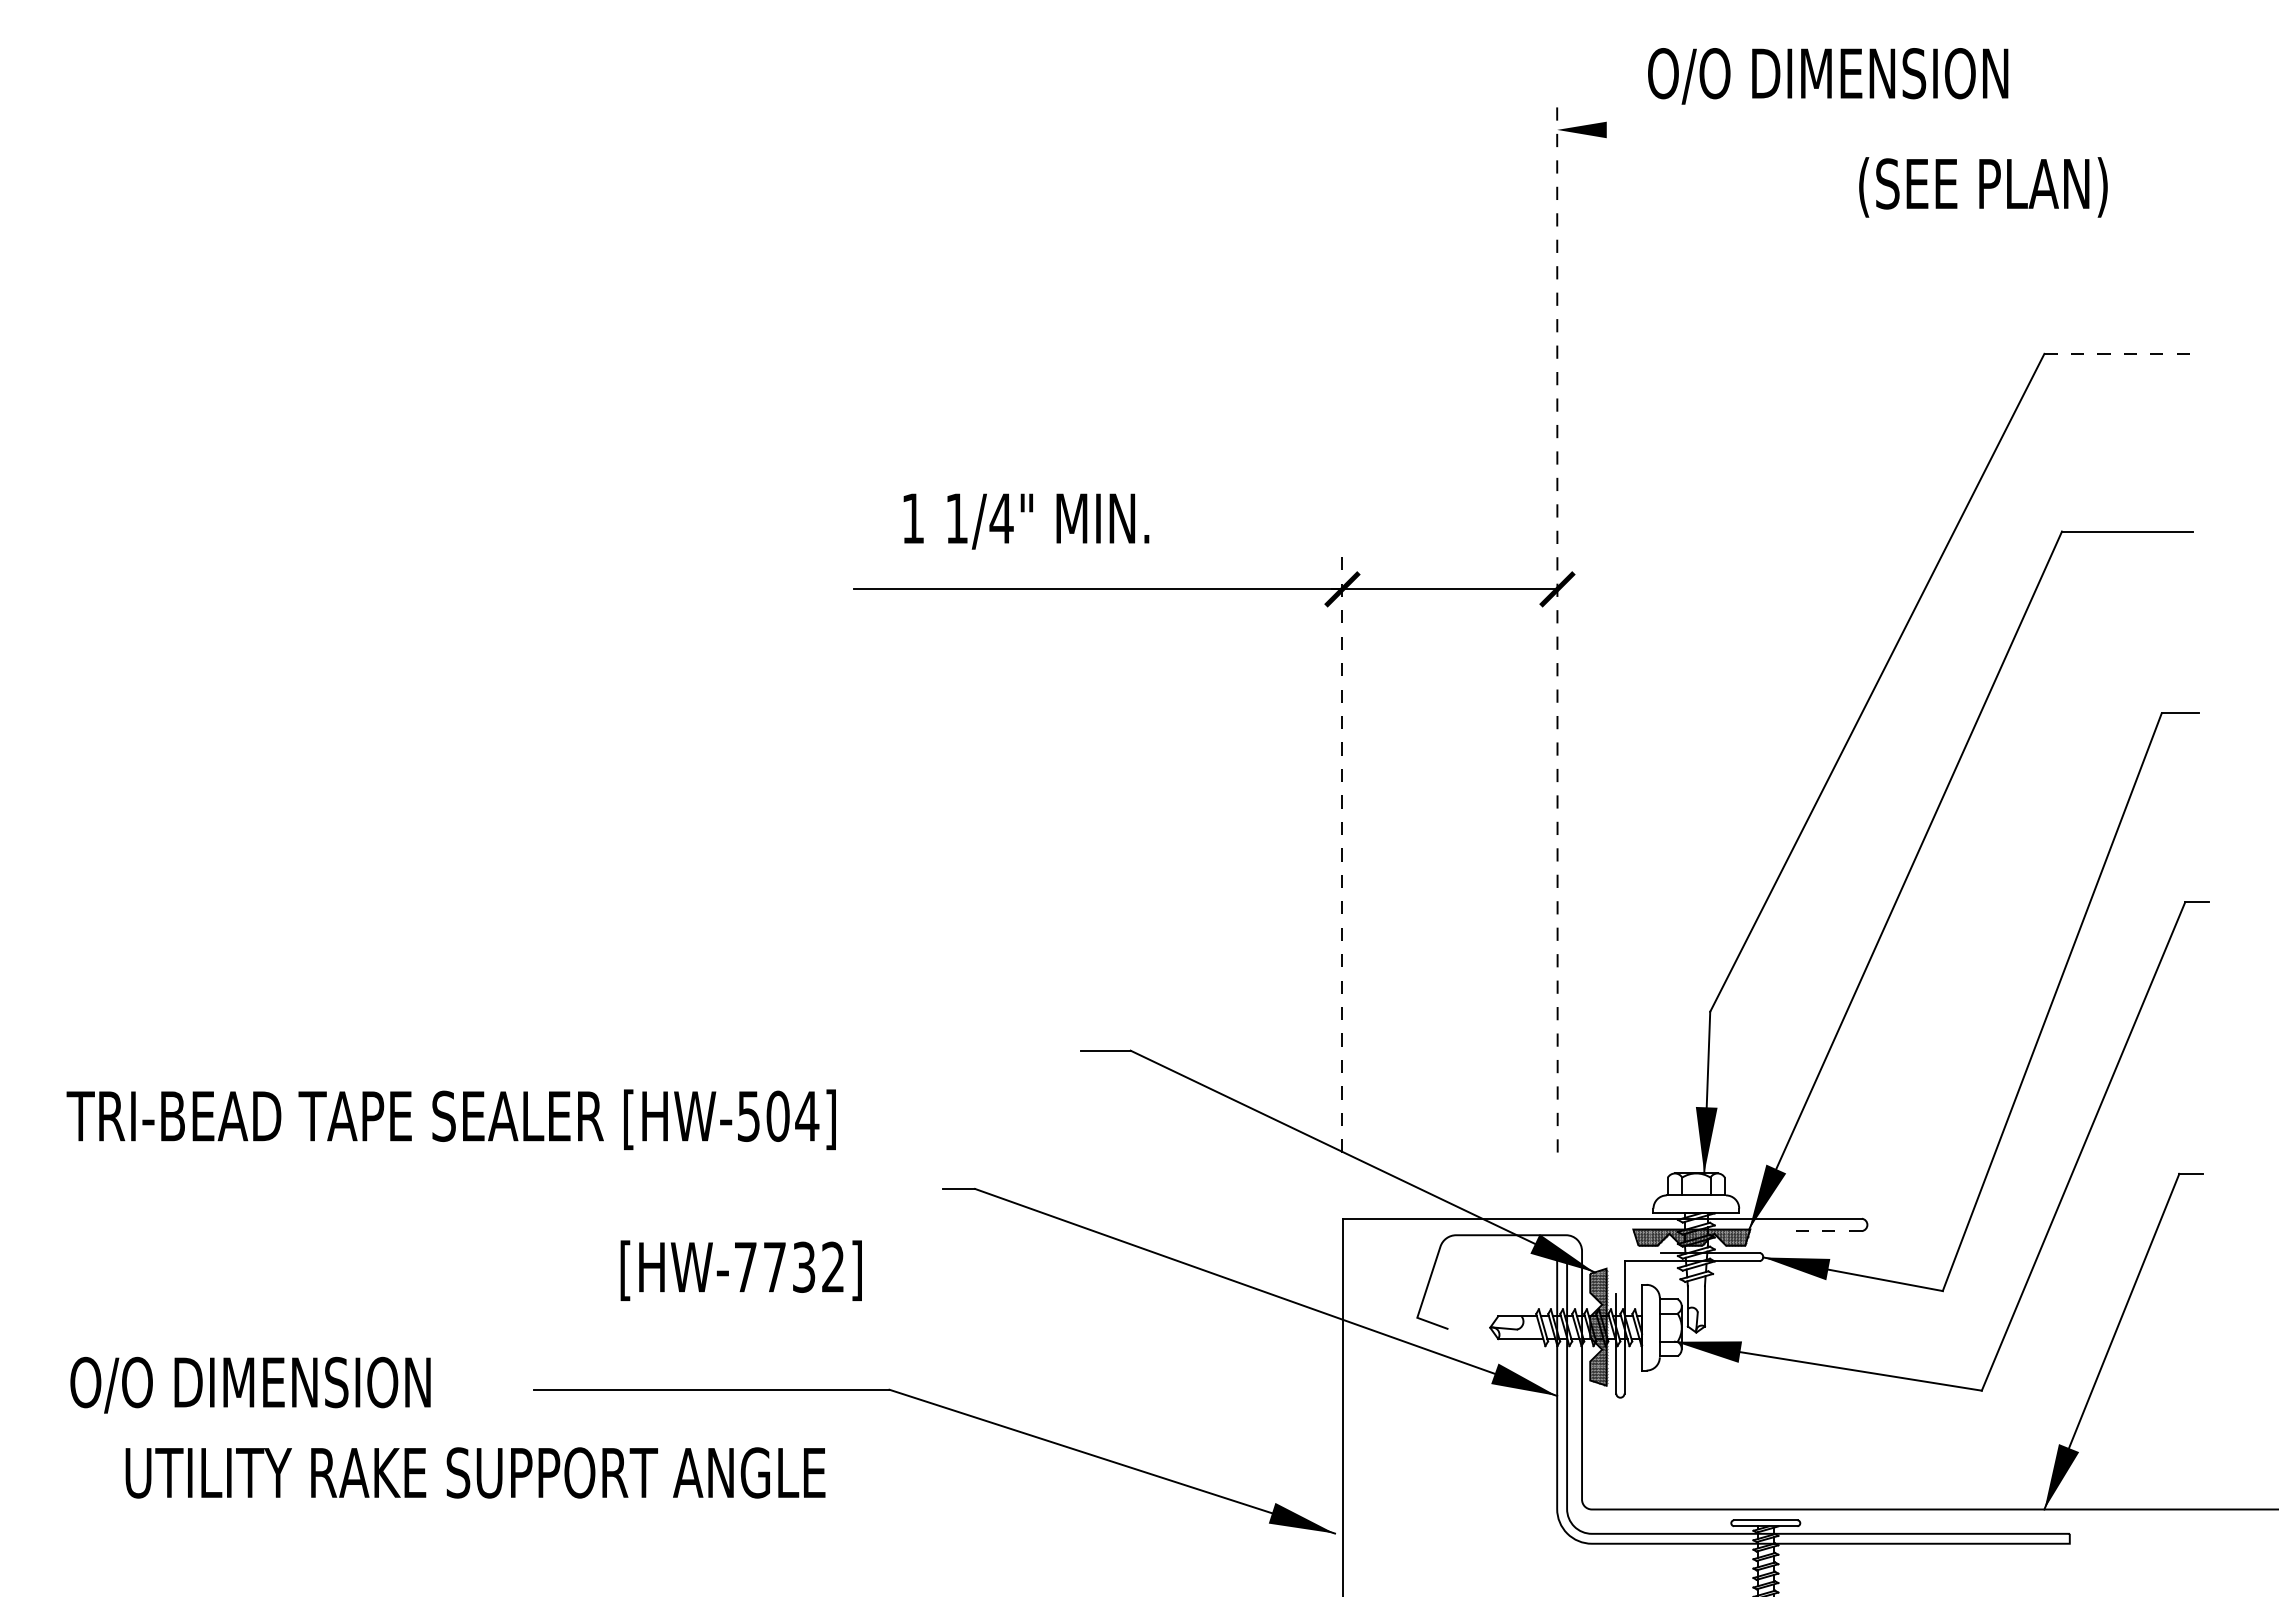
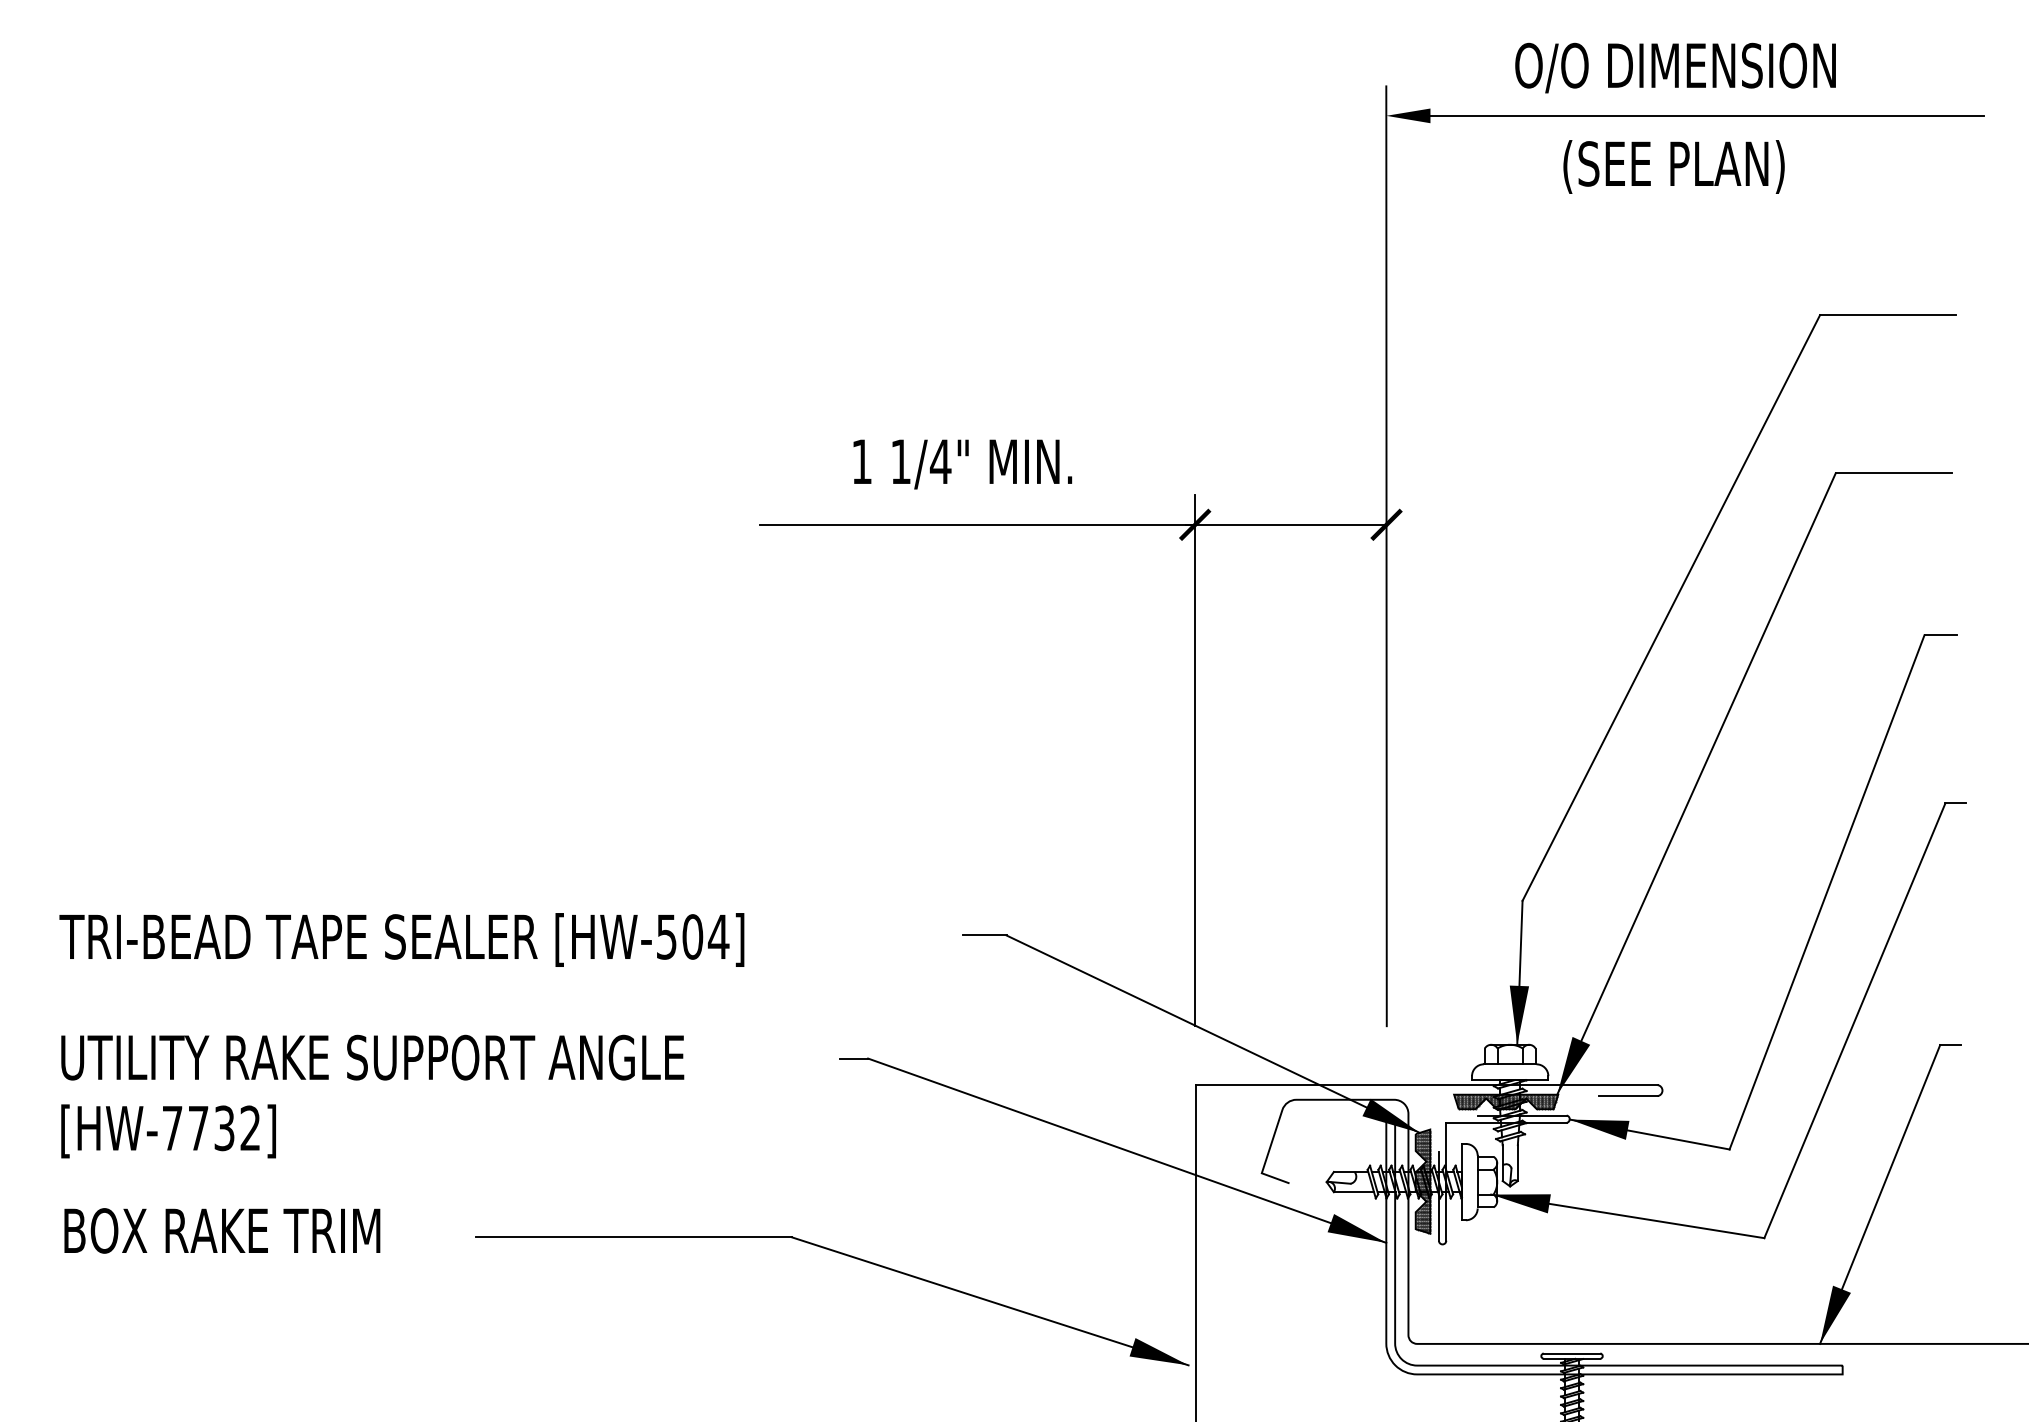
text: (1828, 76) -> (1675, 68), moved
line: (1917, 129) -> (1707, 115), added
text: (1983, 187) -> (1674, 167), moved
line: (2121, 353) -> (1888, 314), dashed -> solid
text: (1026, 521) -> (962, 464), moved
line: (1557, 624) -> (1386, 556), dashed -> solid
line: (1342, 853) -> (1195, 759), dashed -> solid
text: (450, 1119) -> (401, 939), moved
line: (1828, 1231) -> (1627, 1096), dashed -> solid
text: (740, 1270) -> (167, 1131), moved
text: (250, 1384) -> (223, 1232), O/O DIMENSION -> BOX RAKE TRIM
text: (475, 1472) -> (372, 1057), moved

